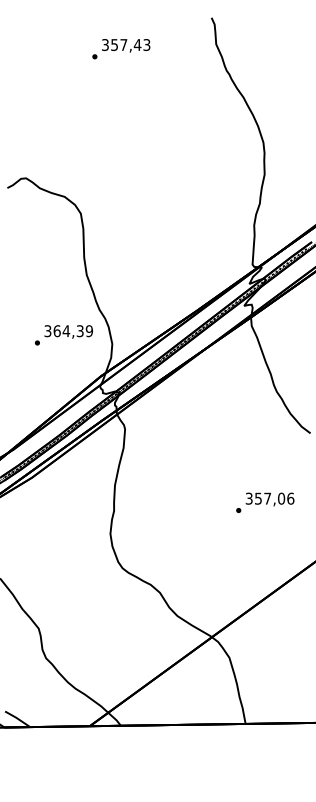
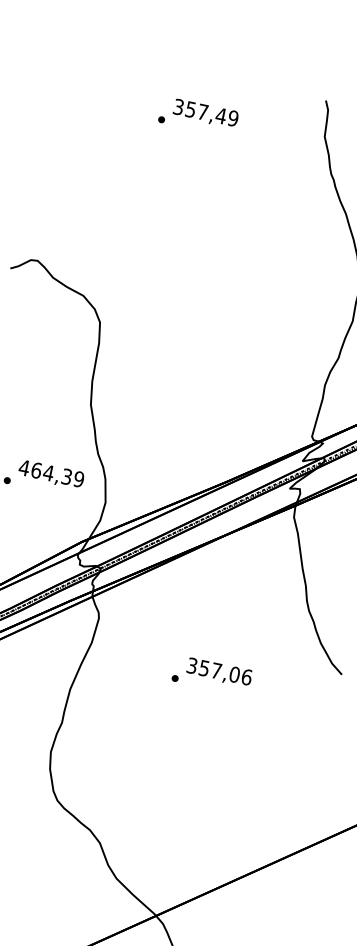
text: (146, 44) -> (232, 117), 357,43 -> 357,49
text: (47, 331) -> (23, 468), 364,39 -> 464,39
text: (265, 502) -> (212, 675), moved

